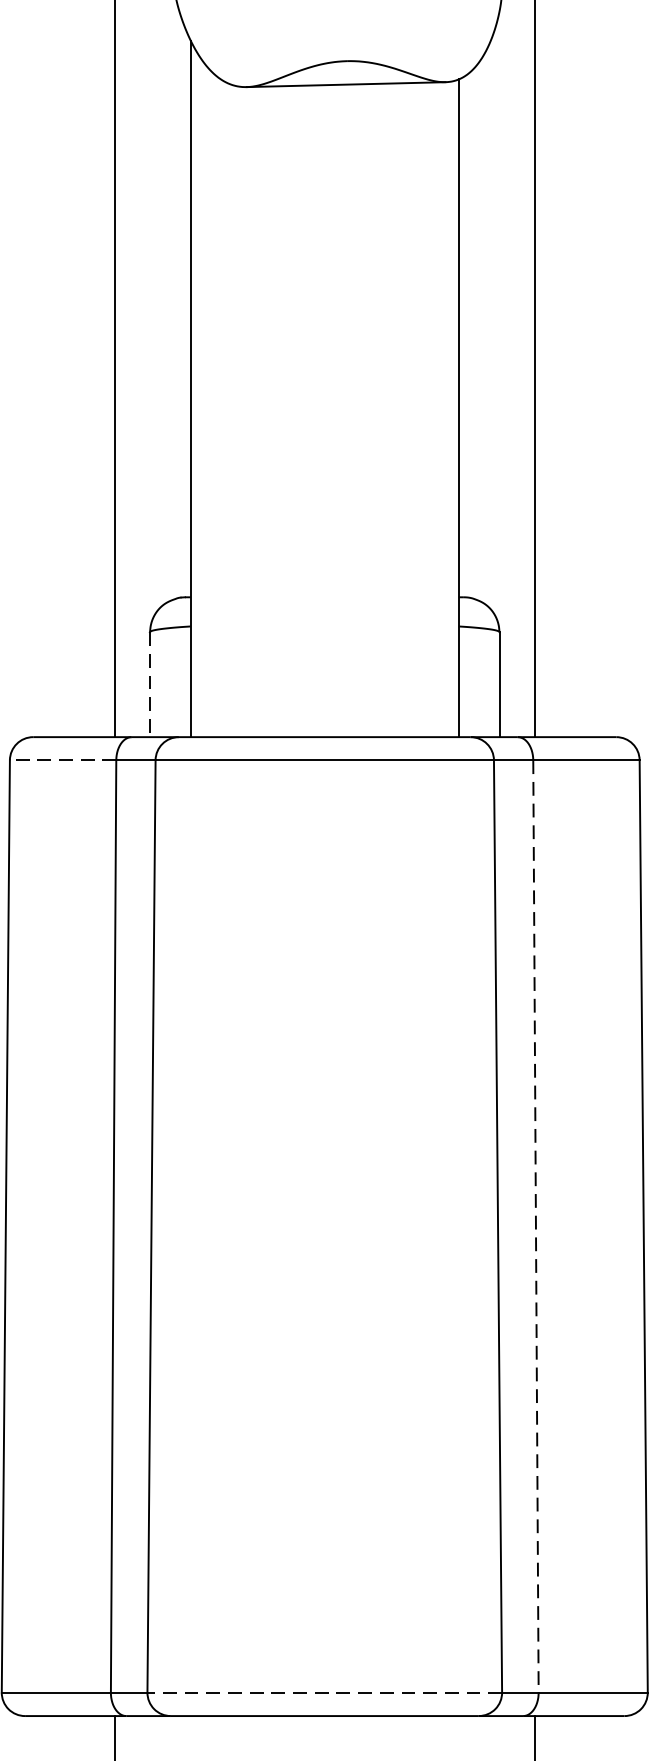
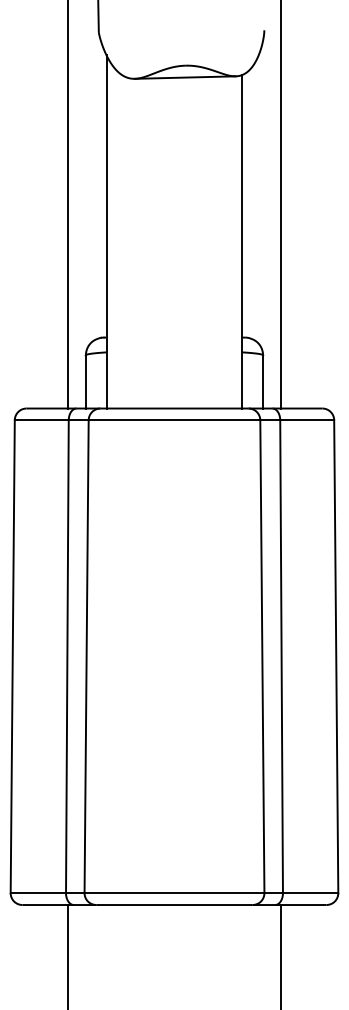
line: (149, 683) -> (85, 381), dashed -> solid
line: (62, 760) -> (41, 420), dashed -> solid
line: (535, 1228) -> (281, 657), dashed -> solid
line: (324, 1693) -> (174, 893), dashed -> solid

